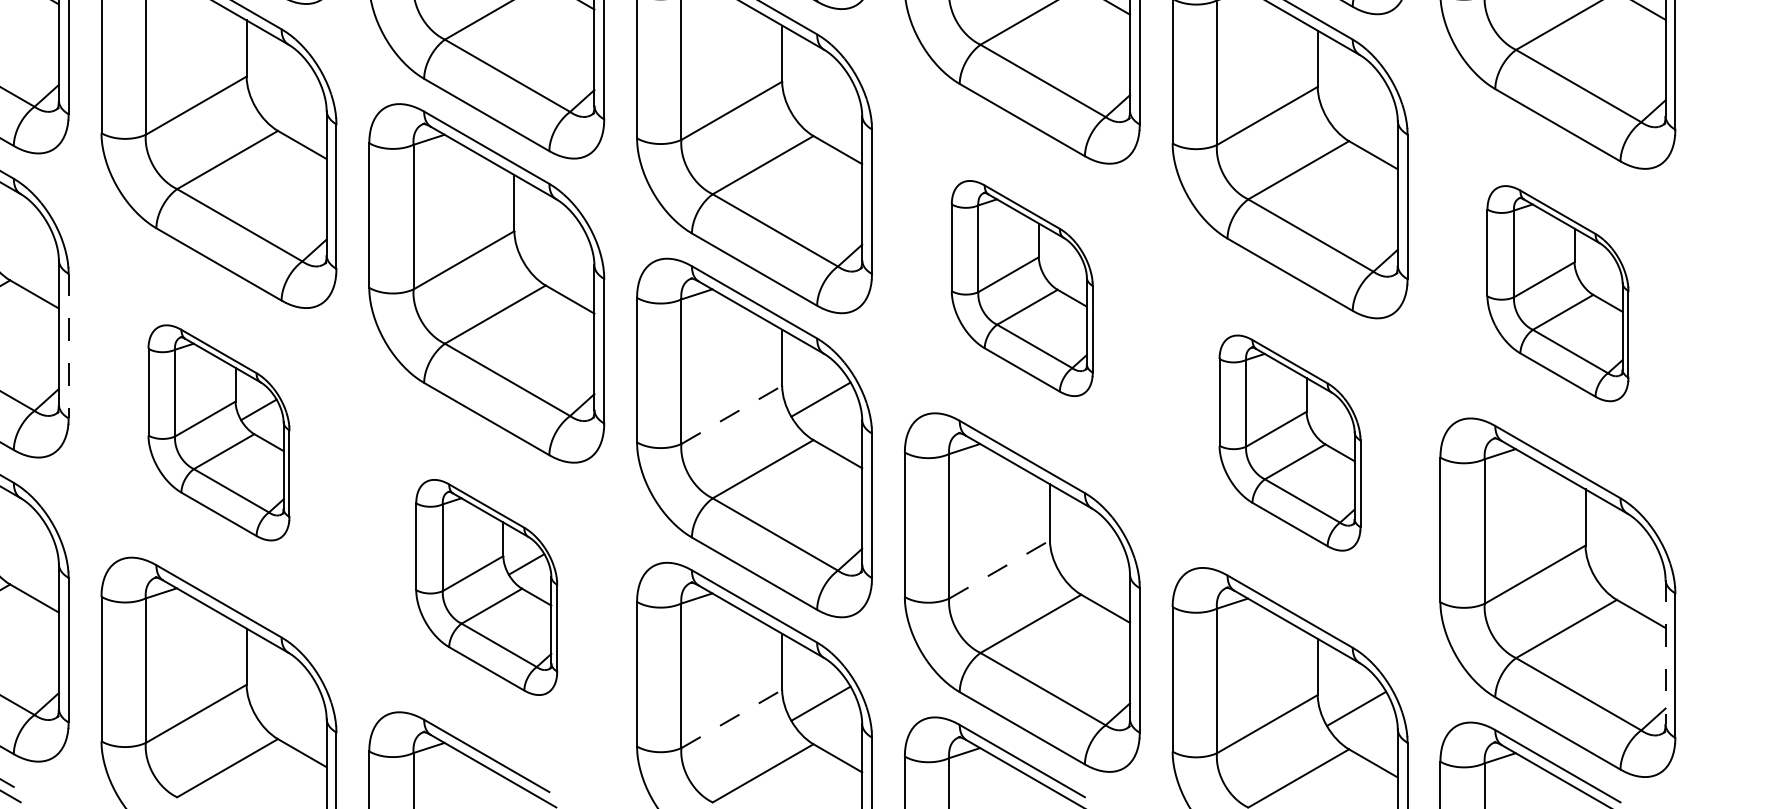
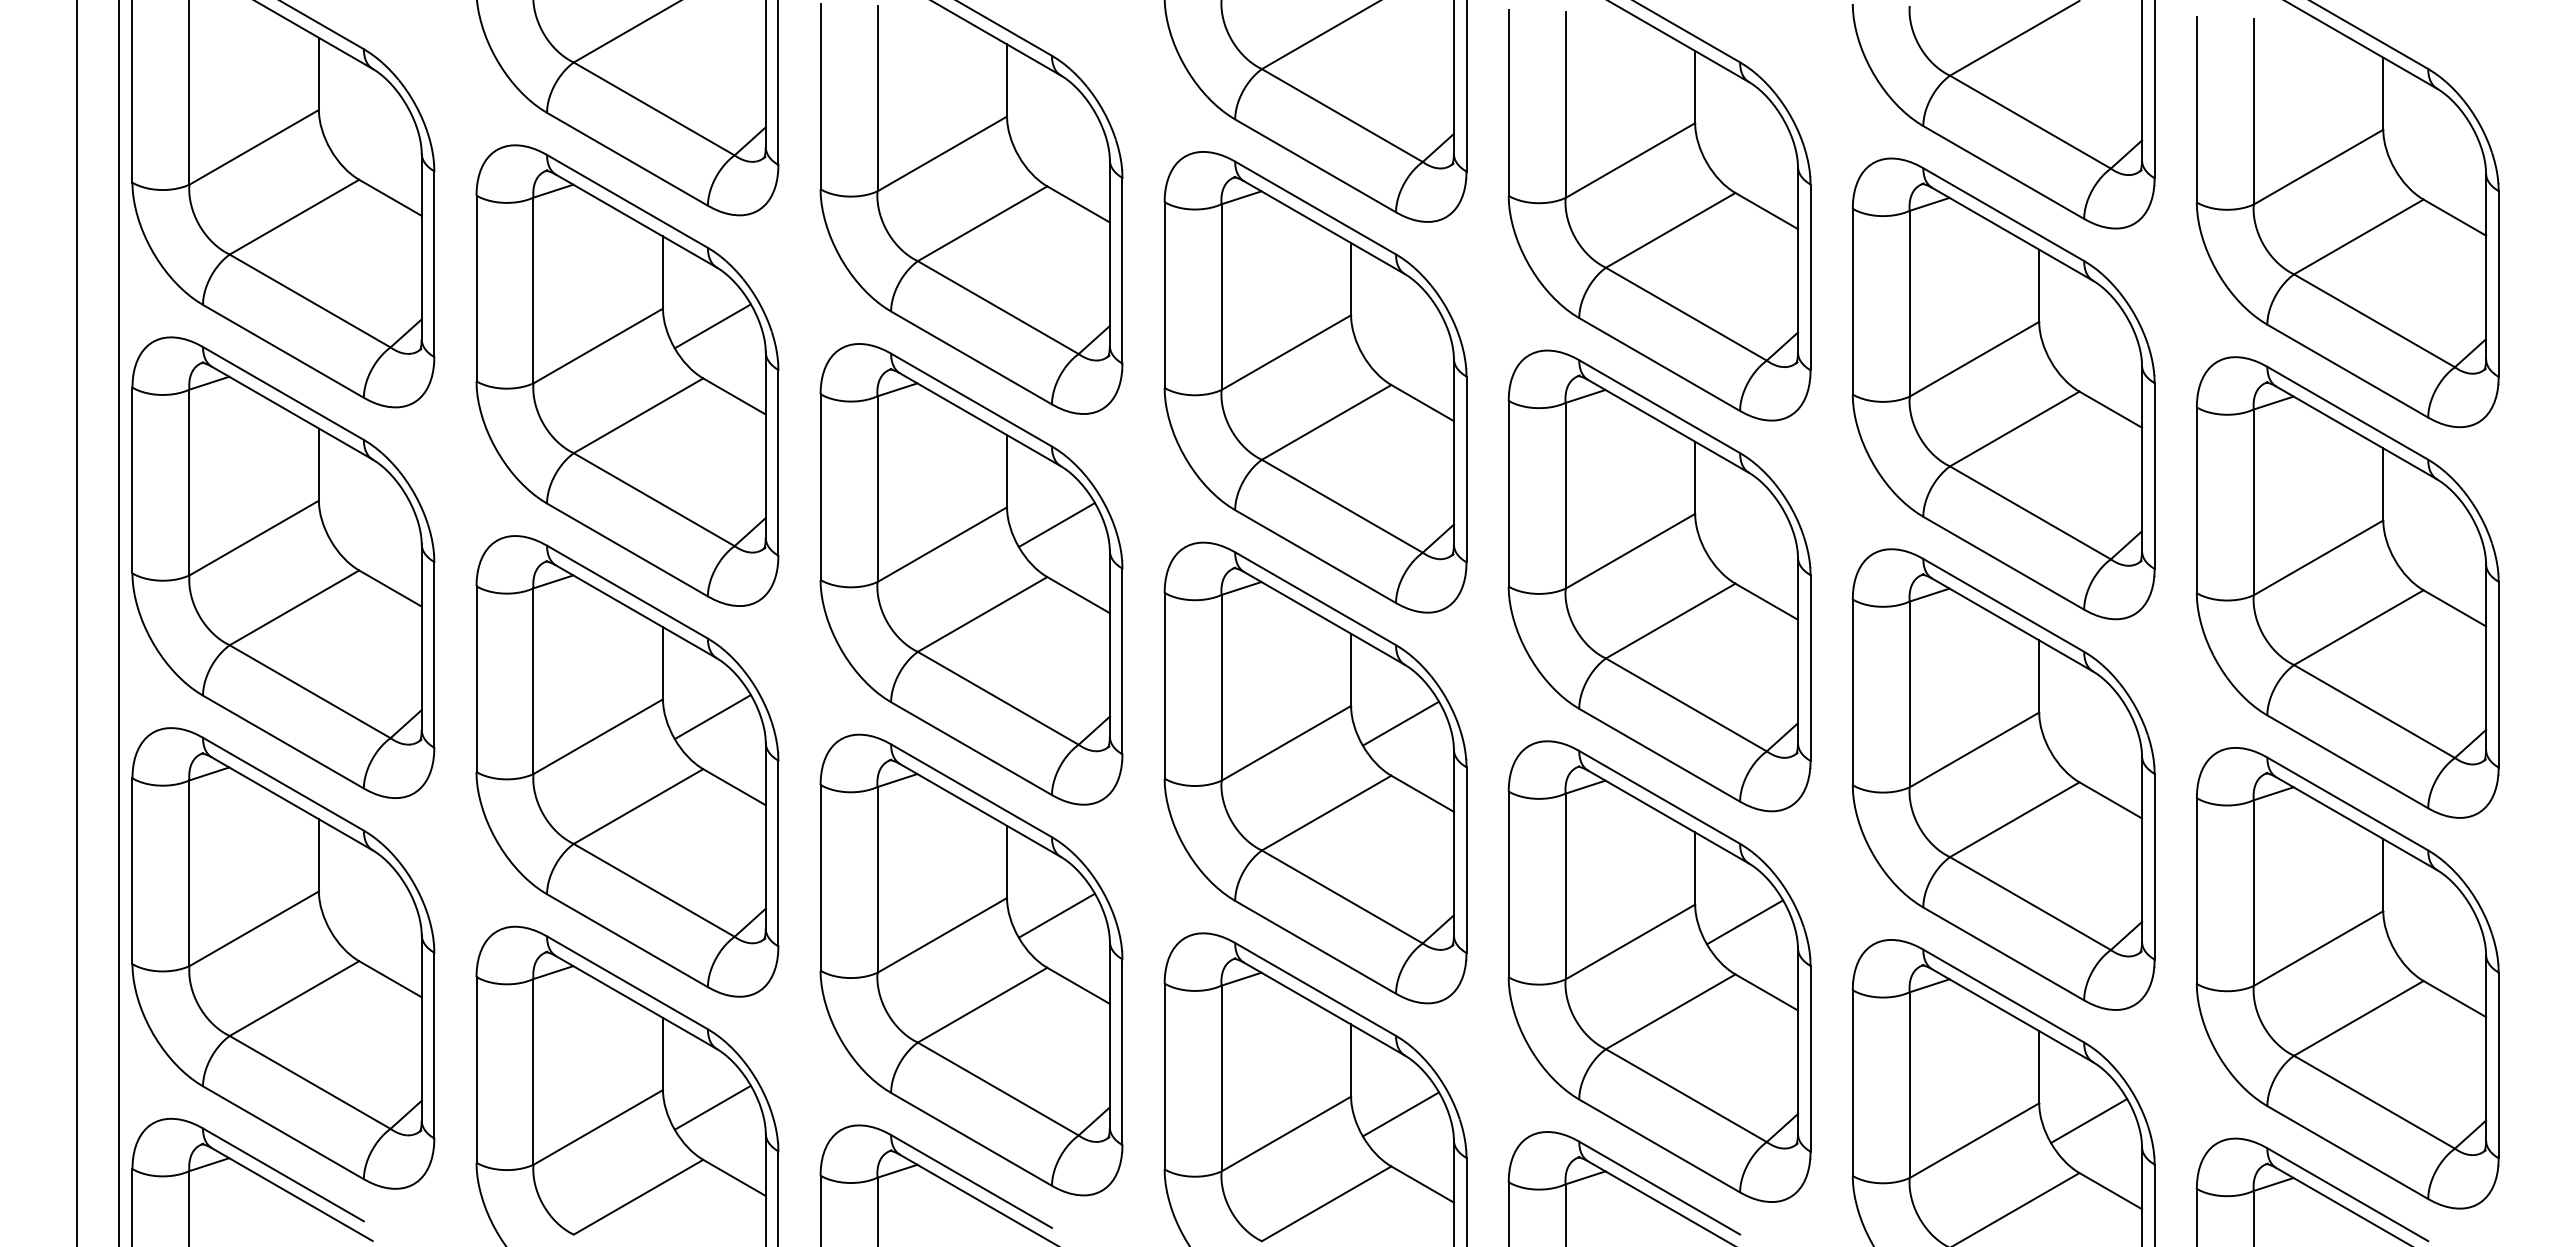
line: (285, 90) -> (712, 326), added
line: (552, 245) -> (1056, 525), added
part: (1022, 288) -> (1659, 580), size x1.67
part: (1557, 293) -> (2347, 587), size x1.67
line: (68, 345) -> (434, 654), dashed -> solid
line: (731, 415) -> (1286, 743), dashed -> solid
part: (219, 432) -> (627, 766), size x1.67
part: (1289, 443) -> (2003, 779), size x1.67
line: (1088, 554) -> (1744, 922), added
line: (999, 569) -> (1630, 942), dashed -> solid
part: (486, 587) -> (971, 964), size x1.67
line: (1665, 651) -> (2486, 1047), dashed -> solid
line: (285, 698) -> (712, 1107), added
line: (731, 719) -> (1286, 1134), dashed -> solid

